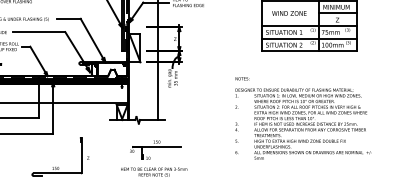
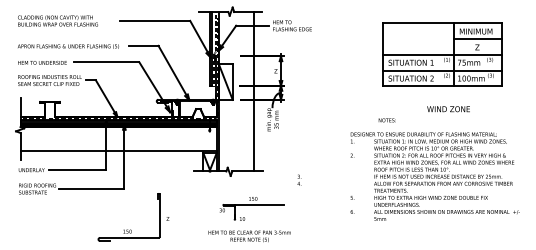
text: (289, 13) -> (448, 109), moved
text: (241, 78) -> (386, 120), moved
text: (236, 126) -> (299, 179), moved

